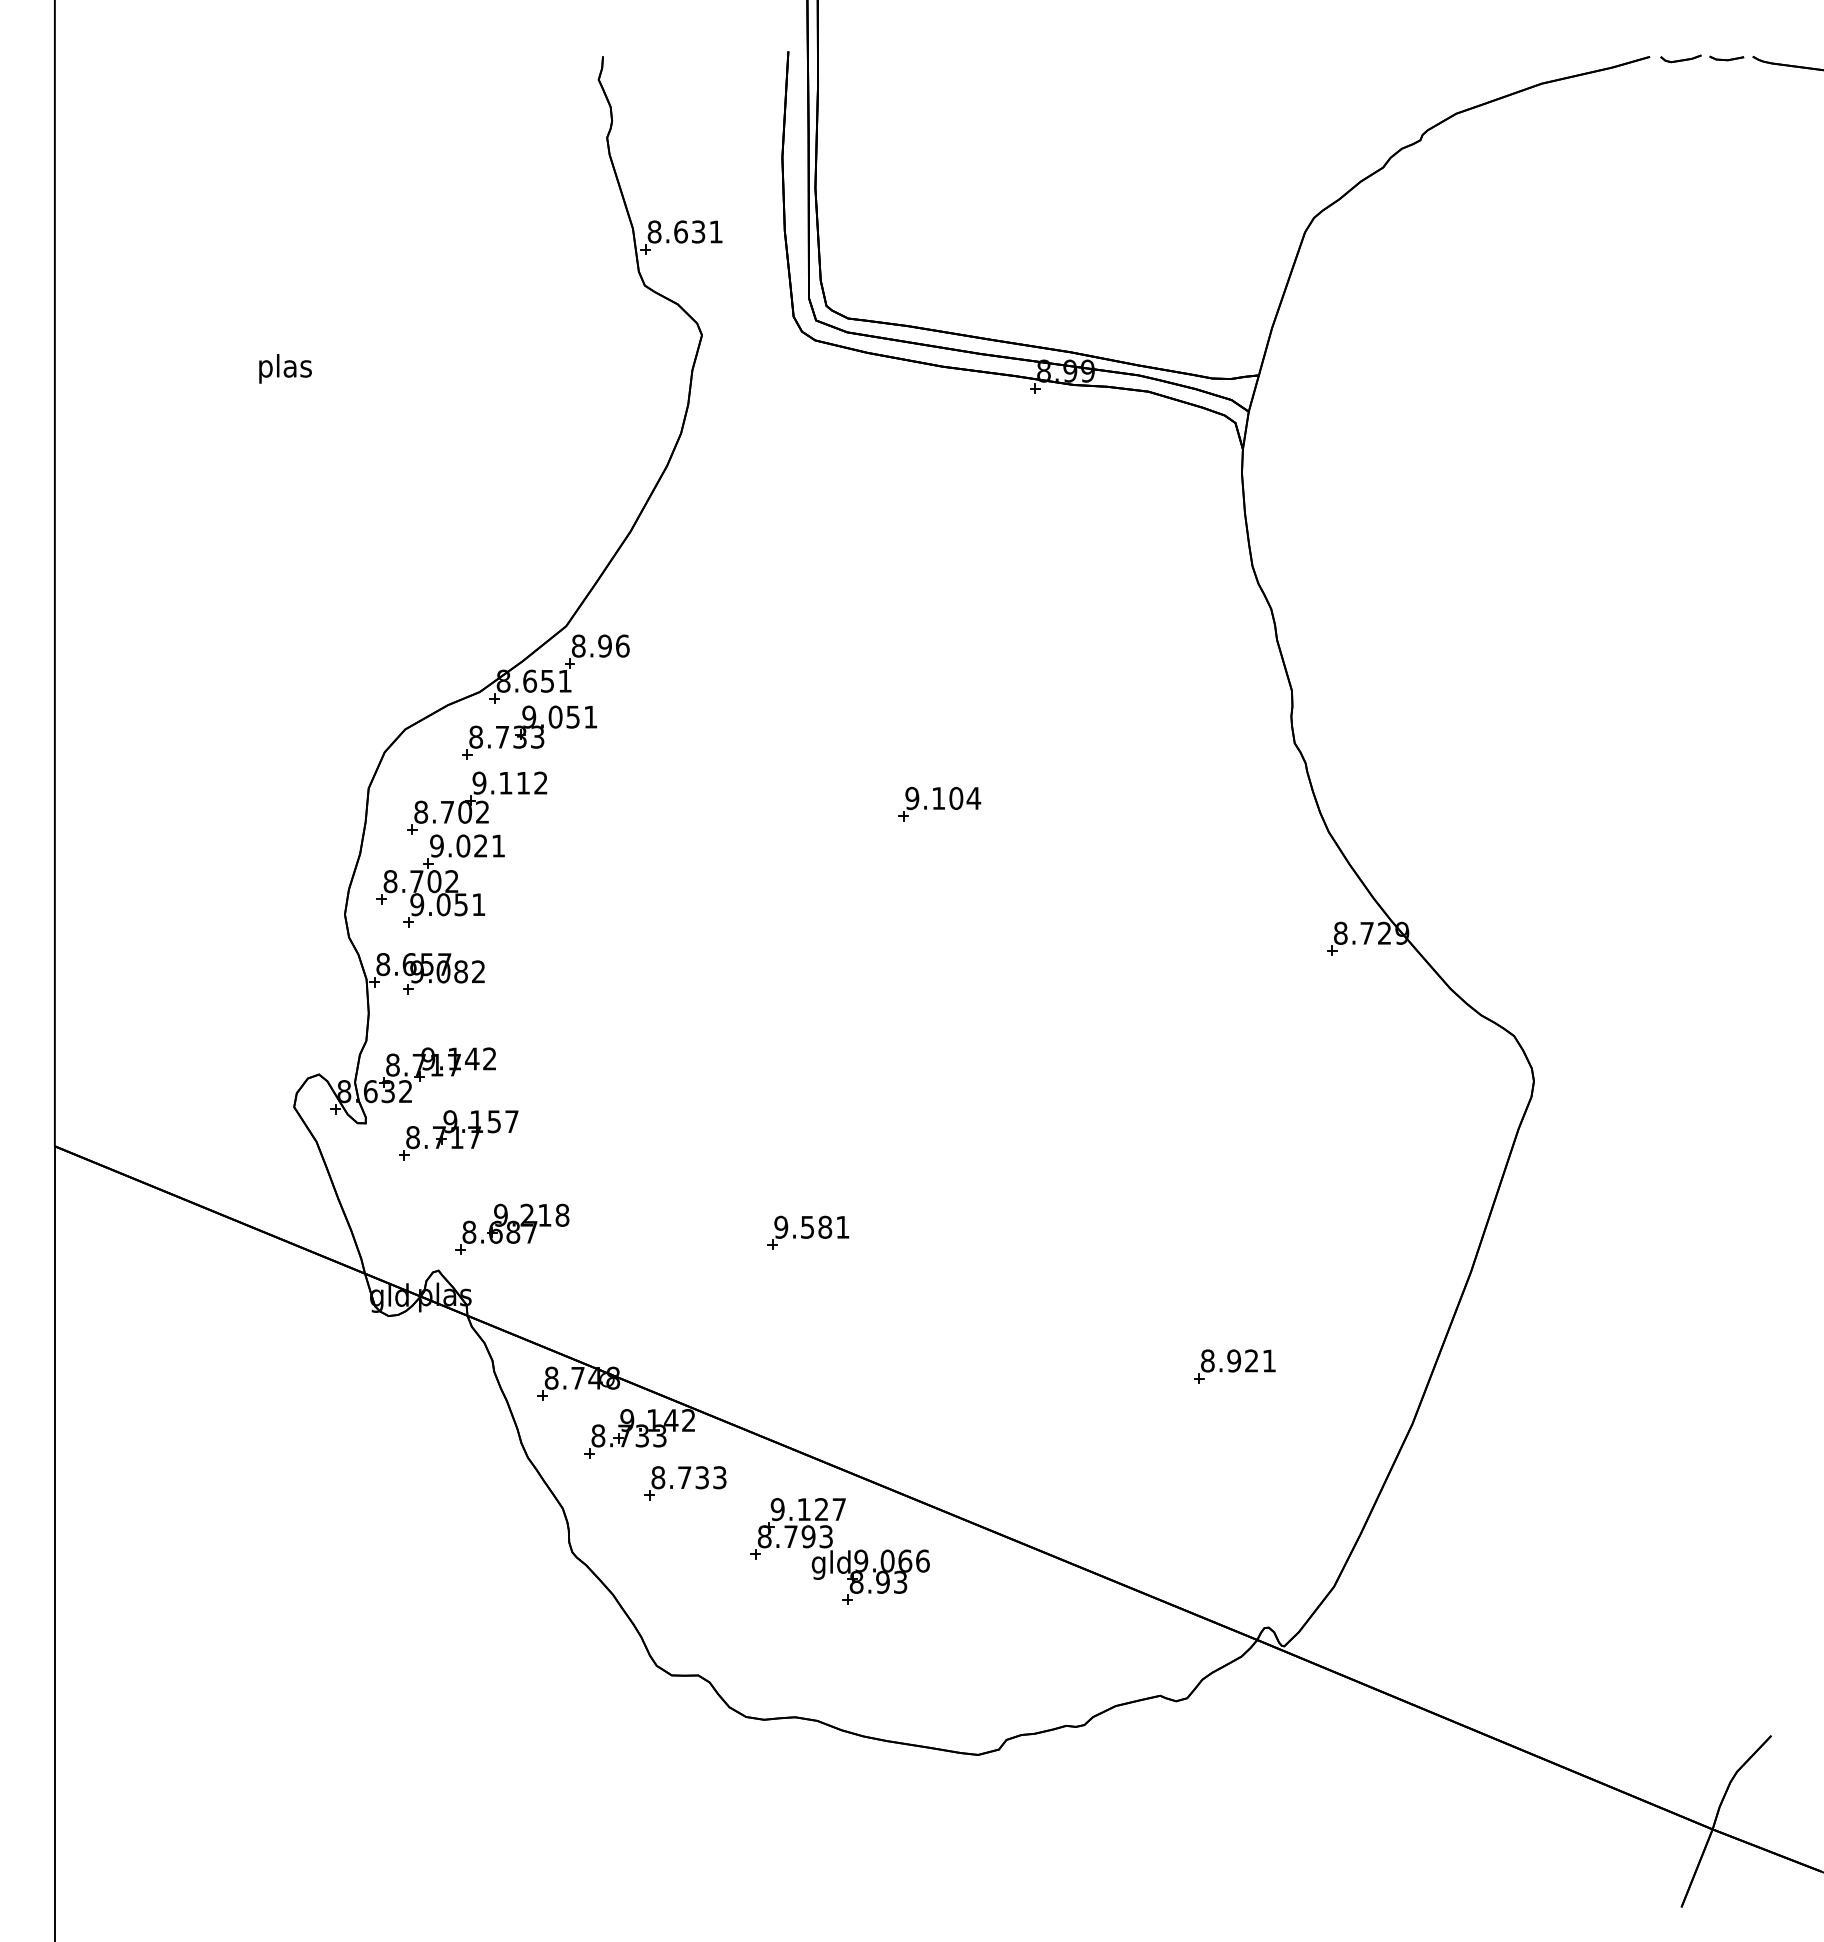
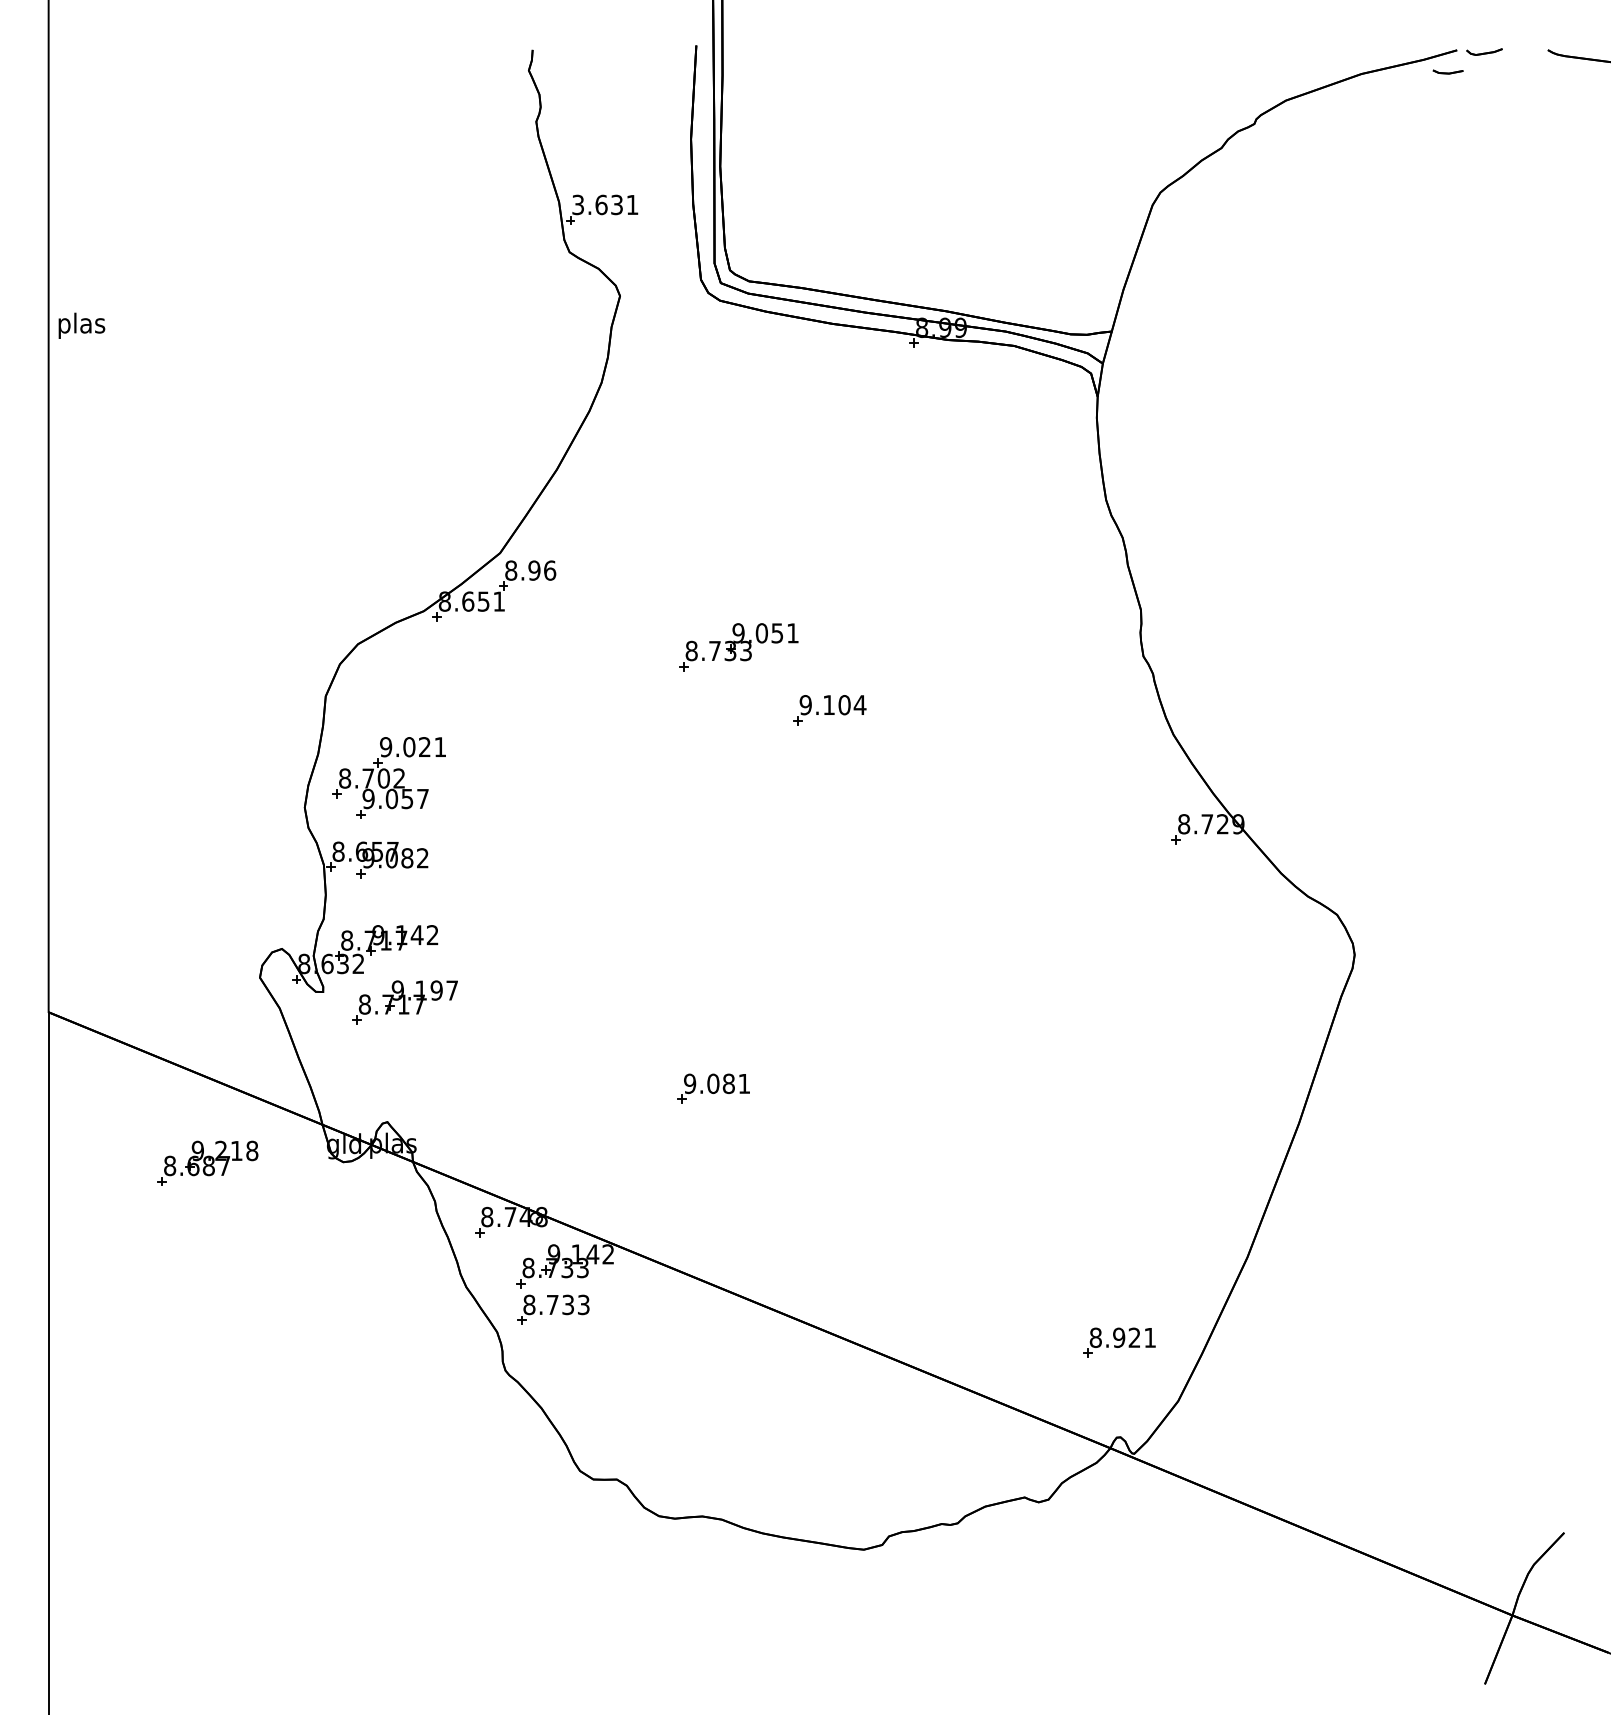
part: (1726, 58) -> (1447, 72), moved
text: (654, 231) -> (578, 204), 8.631 -> 3.631
text: (285, 368) -> (81, 325), moved
part: (529, 732) -> (738, 646), moved
part: (477, 802) -> (421, 708), removed
text: (478, 904) -> (422, 798), 9.051 -> 9.057
text: (494, 1121) -> (436, 990), 9.157 -> 9.197
text: (807, 1226) -> (713, 1083), 9.581 -> 9.081
part: (512, 1228) -> (208, 1162), moved
part: (1234, 1366) -> (1119, 1342), moved
part: (685, 1483) -> (553, 1310), moved
part: (839, 1551) -> (741, 1370), removed

